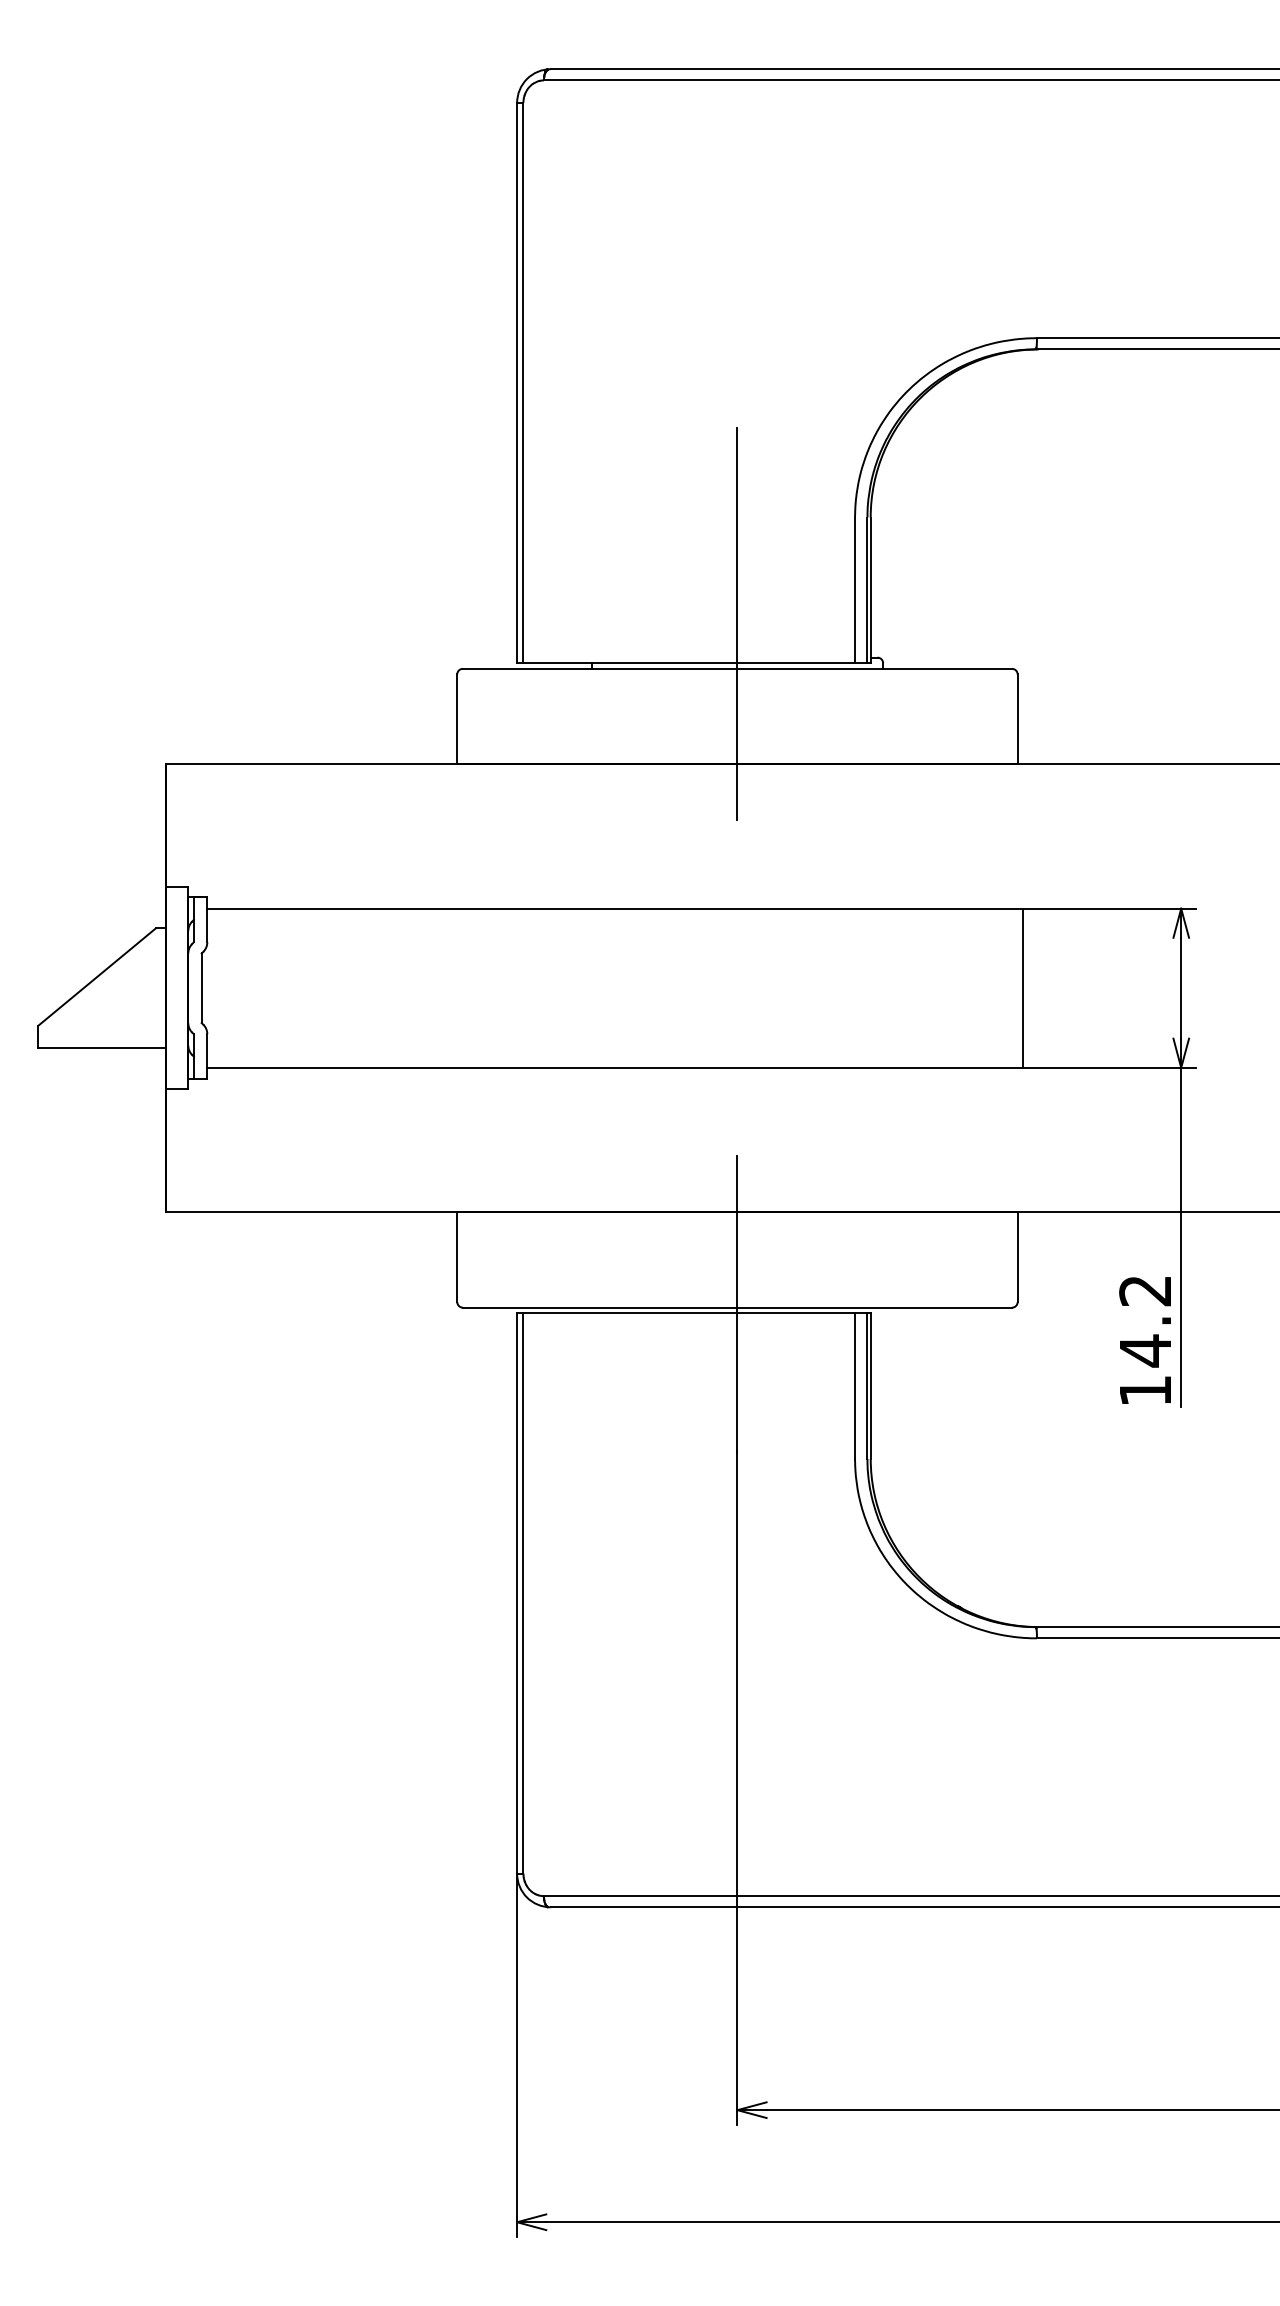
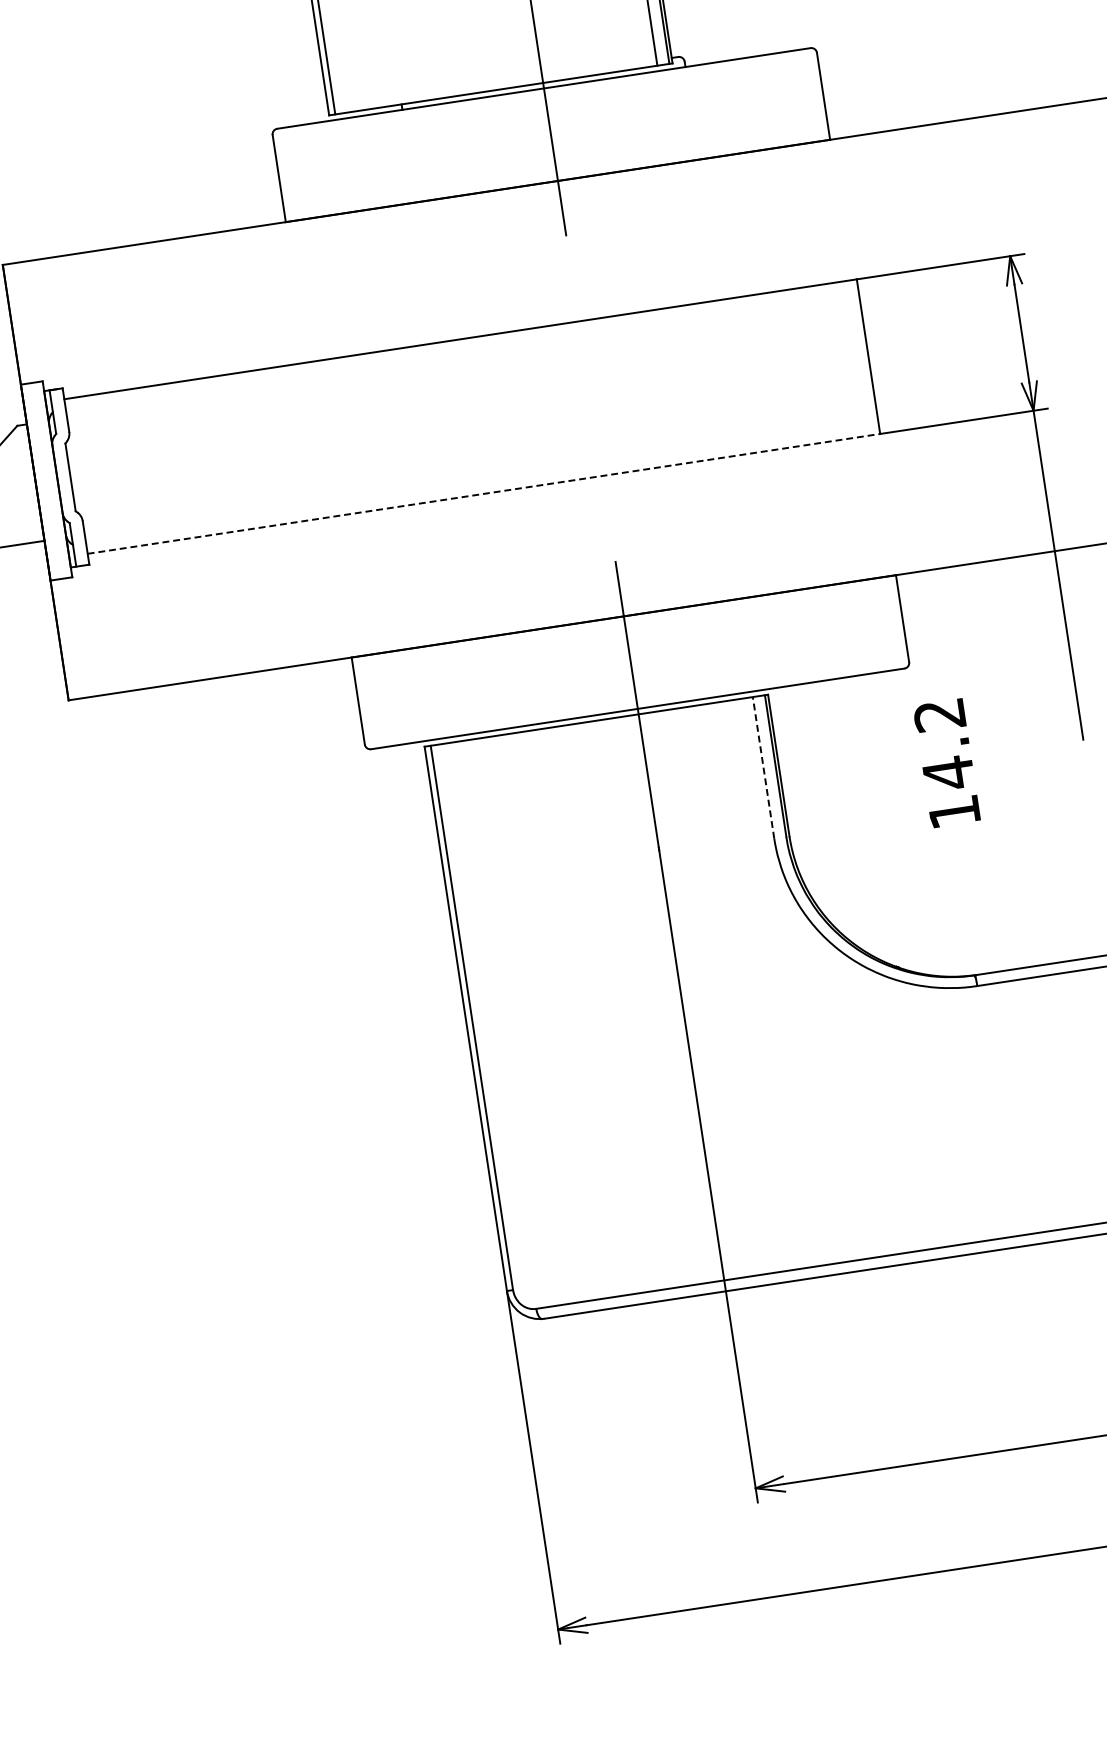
line: (615, 1067) -> (484, 493), solid -> dashed
text: (1144, 1340) -> (946, 763), moved
line: (855, 1386) -> (764, 768), solid -> dashed

